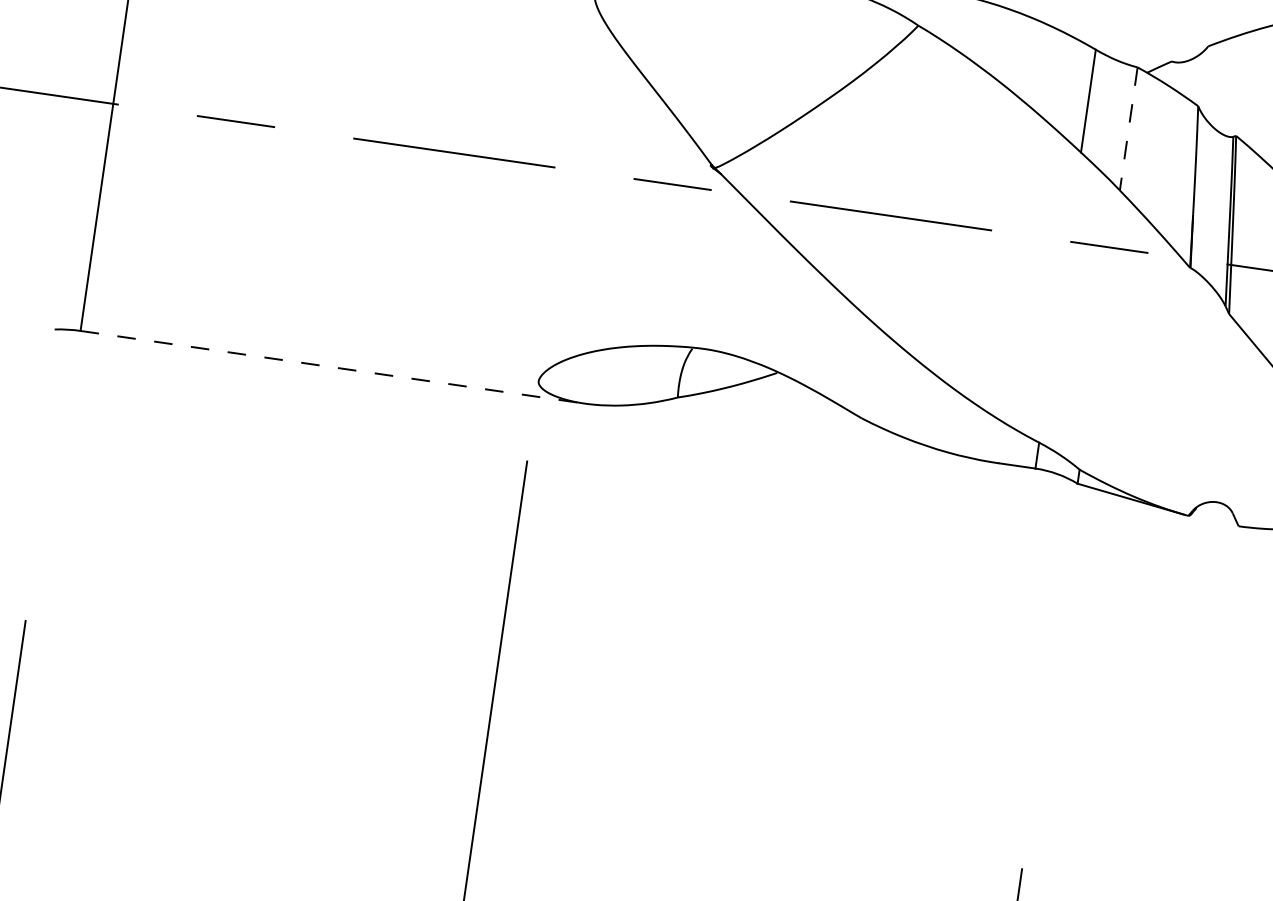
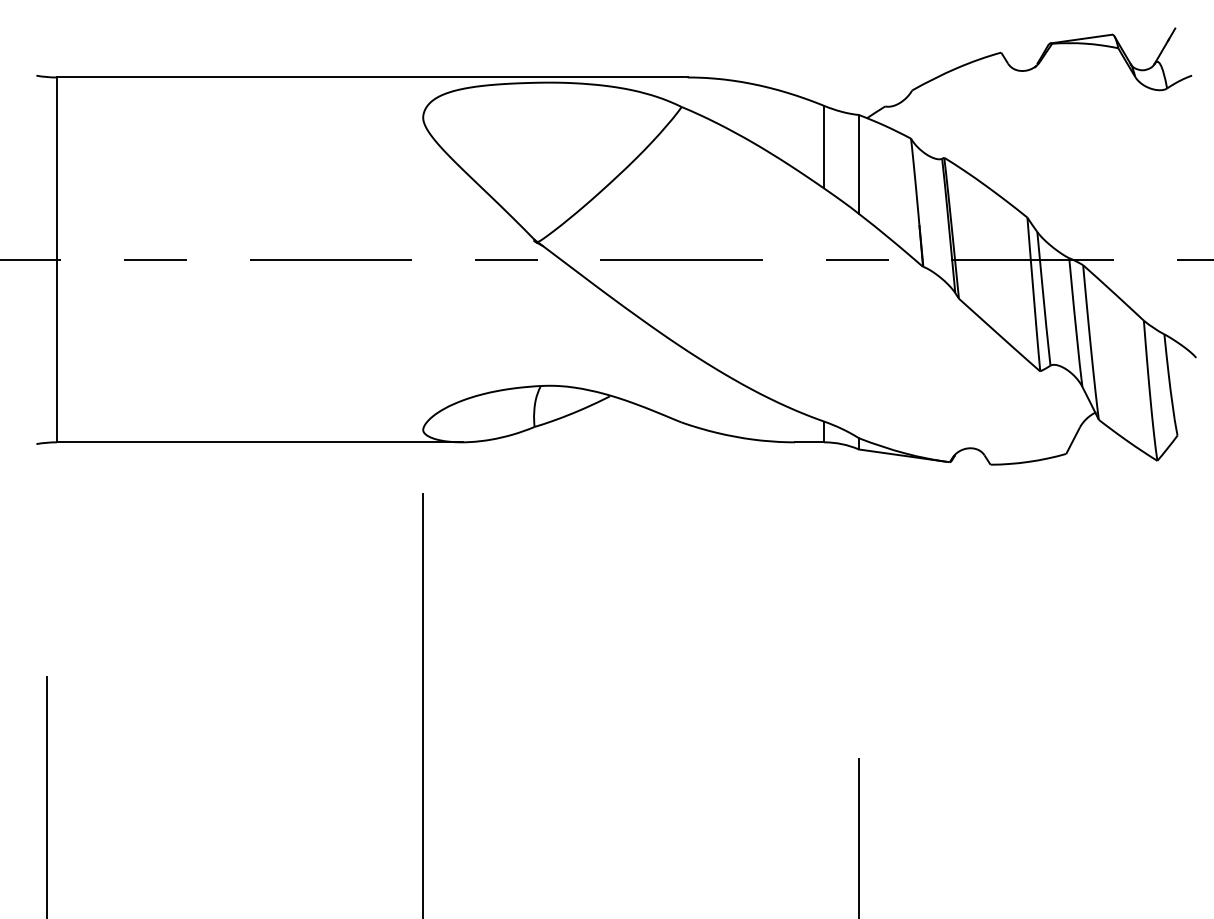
line: (1128, 128) -> (858, 164), dashed -> solid
line: (332, 367) -> (259, 442), dashed -> solid

